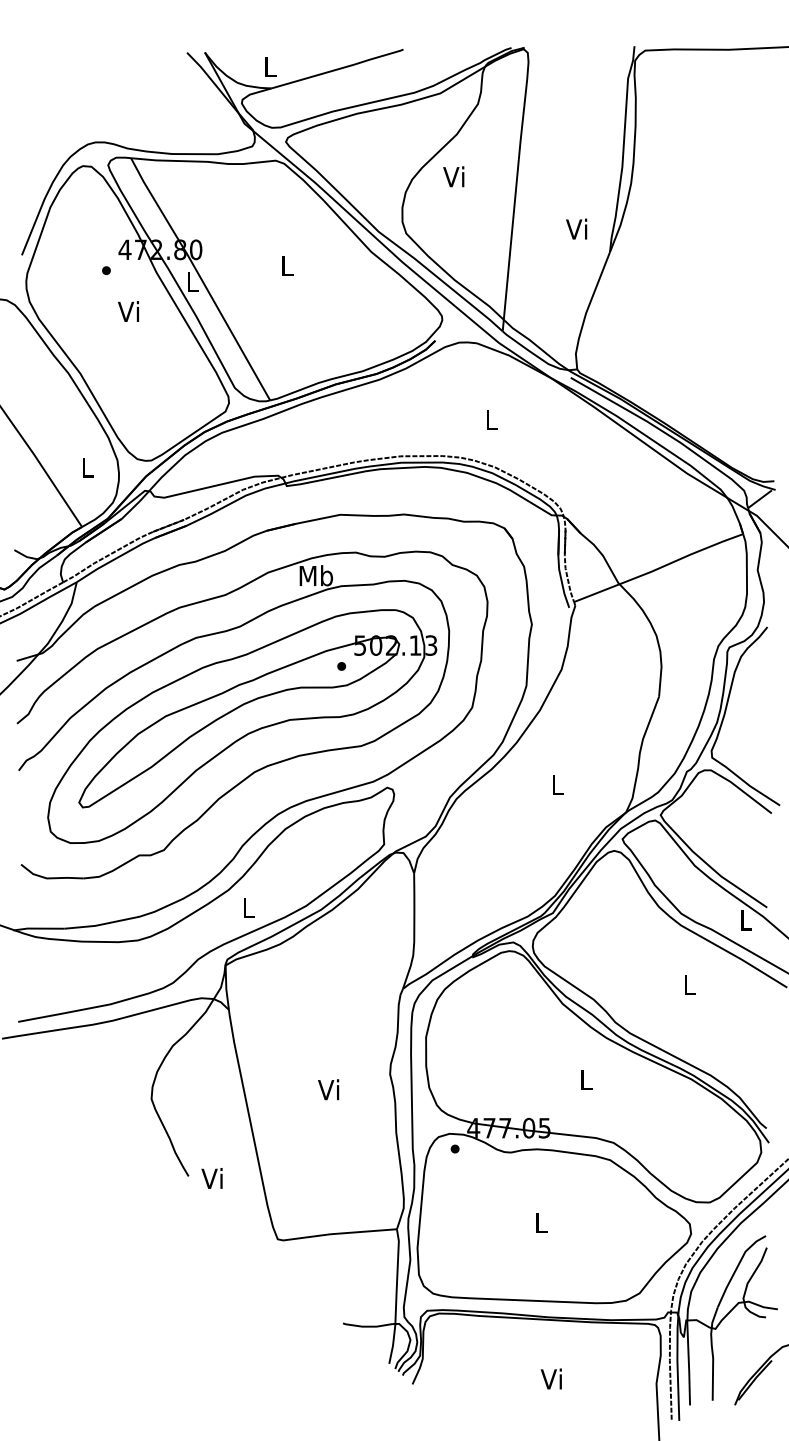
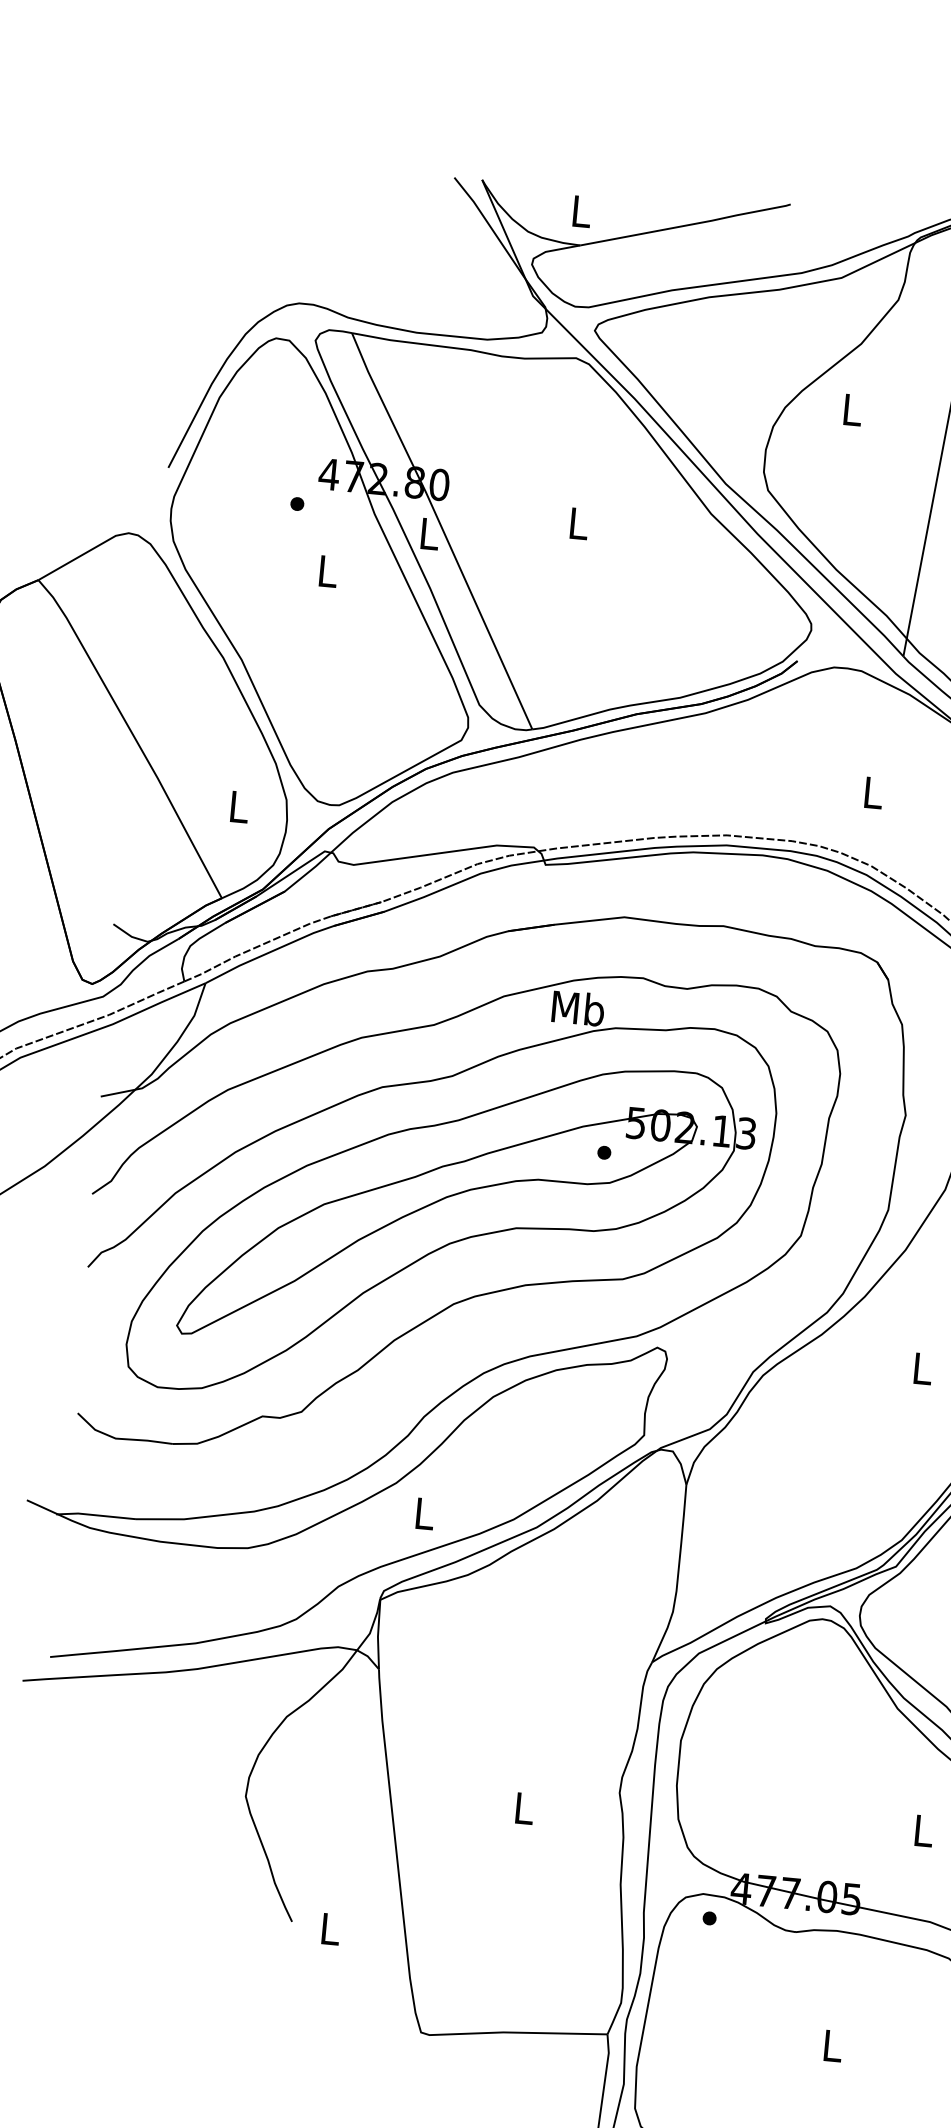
text: (453, 176) -> (849, 408), Vi -> L
text: (128, 311) -> (325, 570), Vi -> L
text: (328, 1089) -> (521, 1807), Vi -> L
text: (211, 1178) -> (327, 1928), Vi -> L

